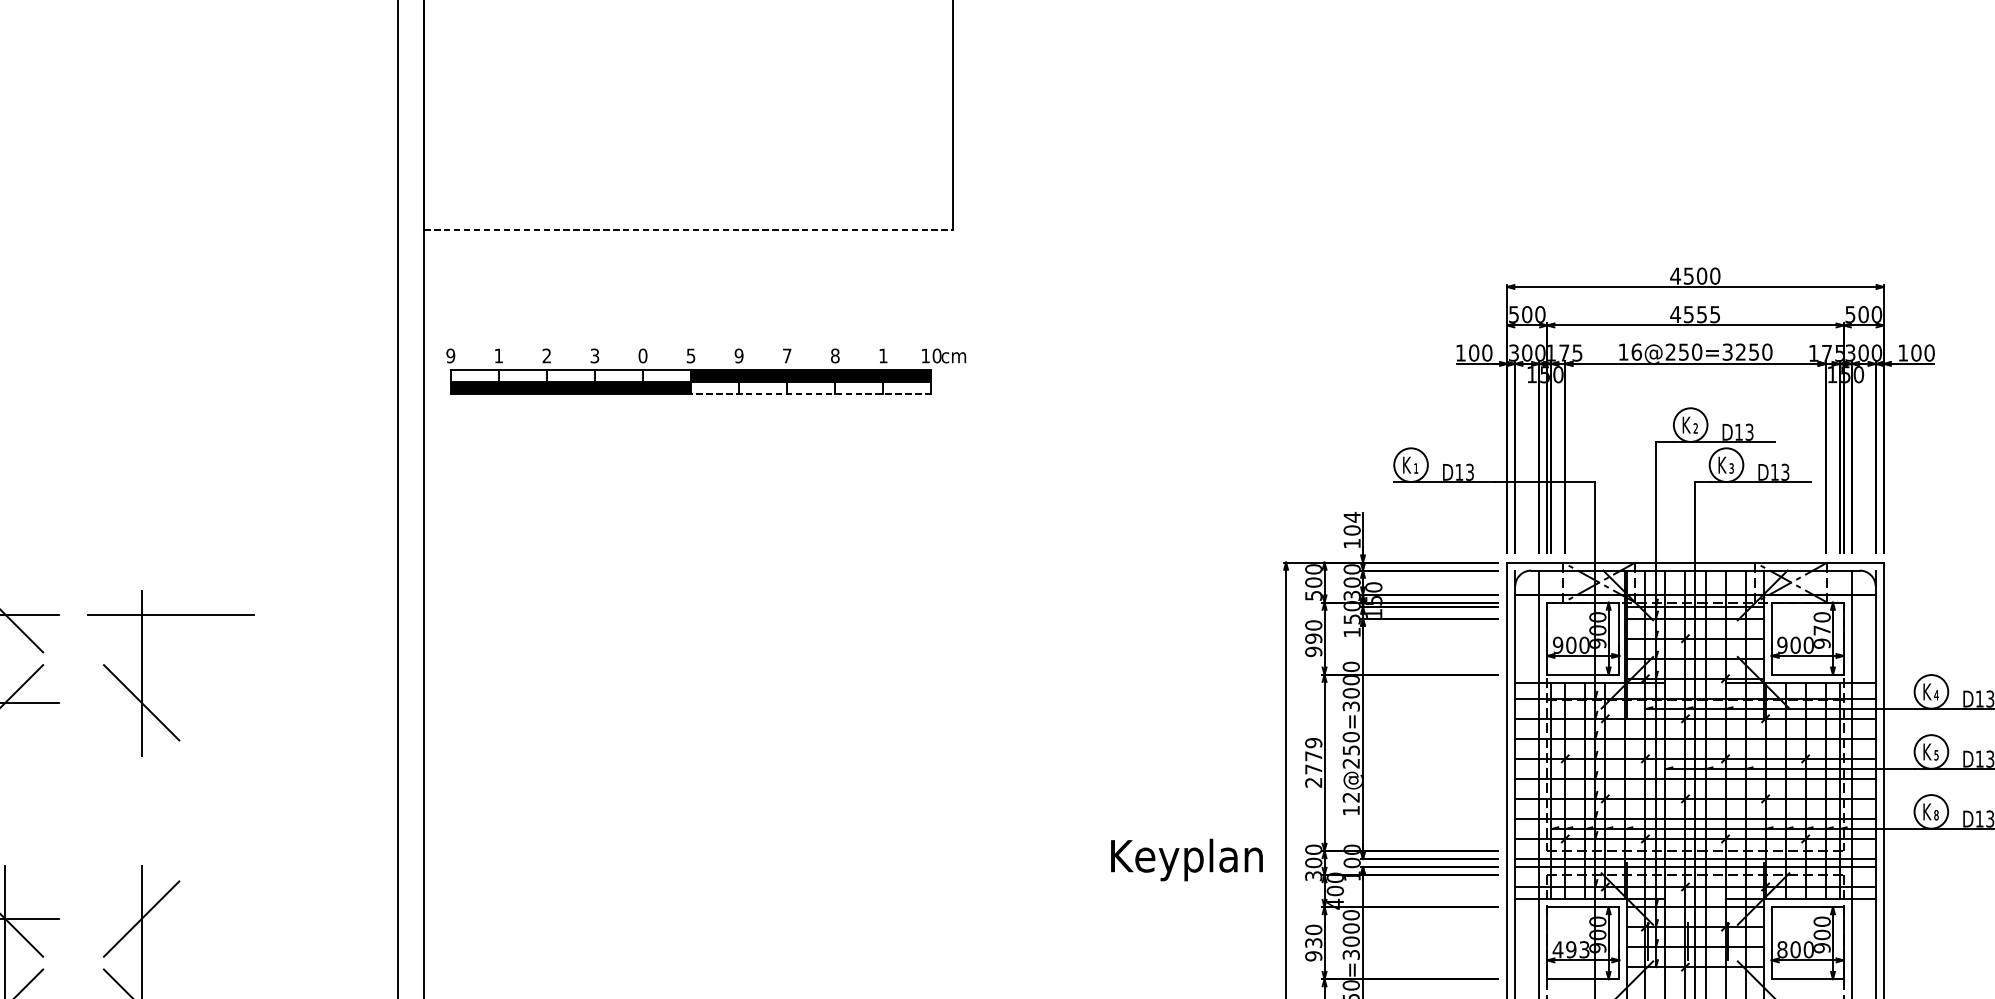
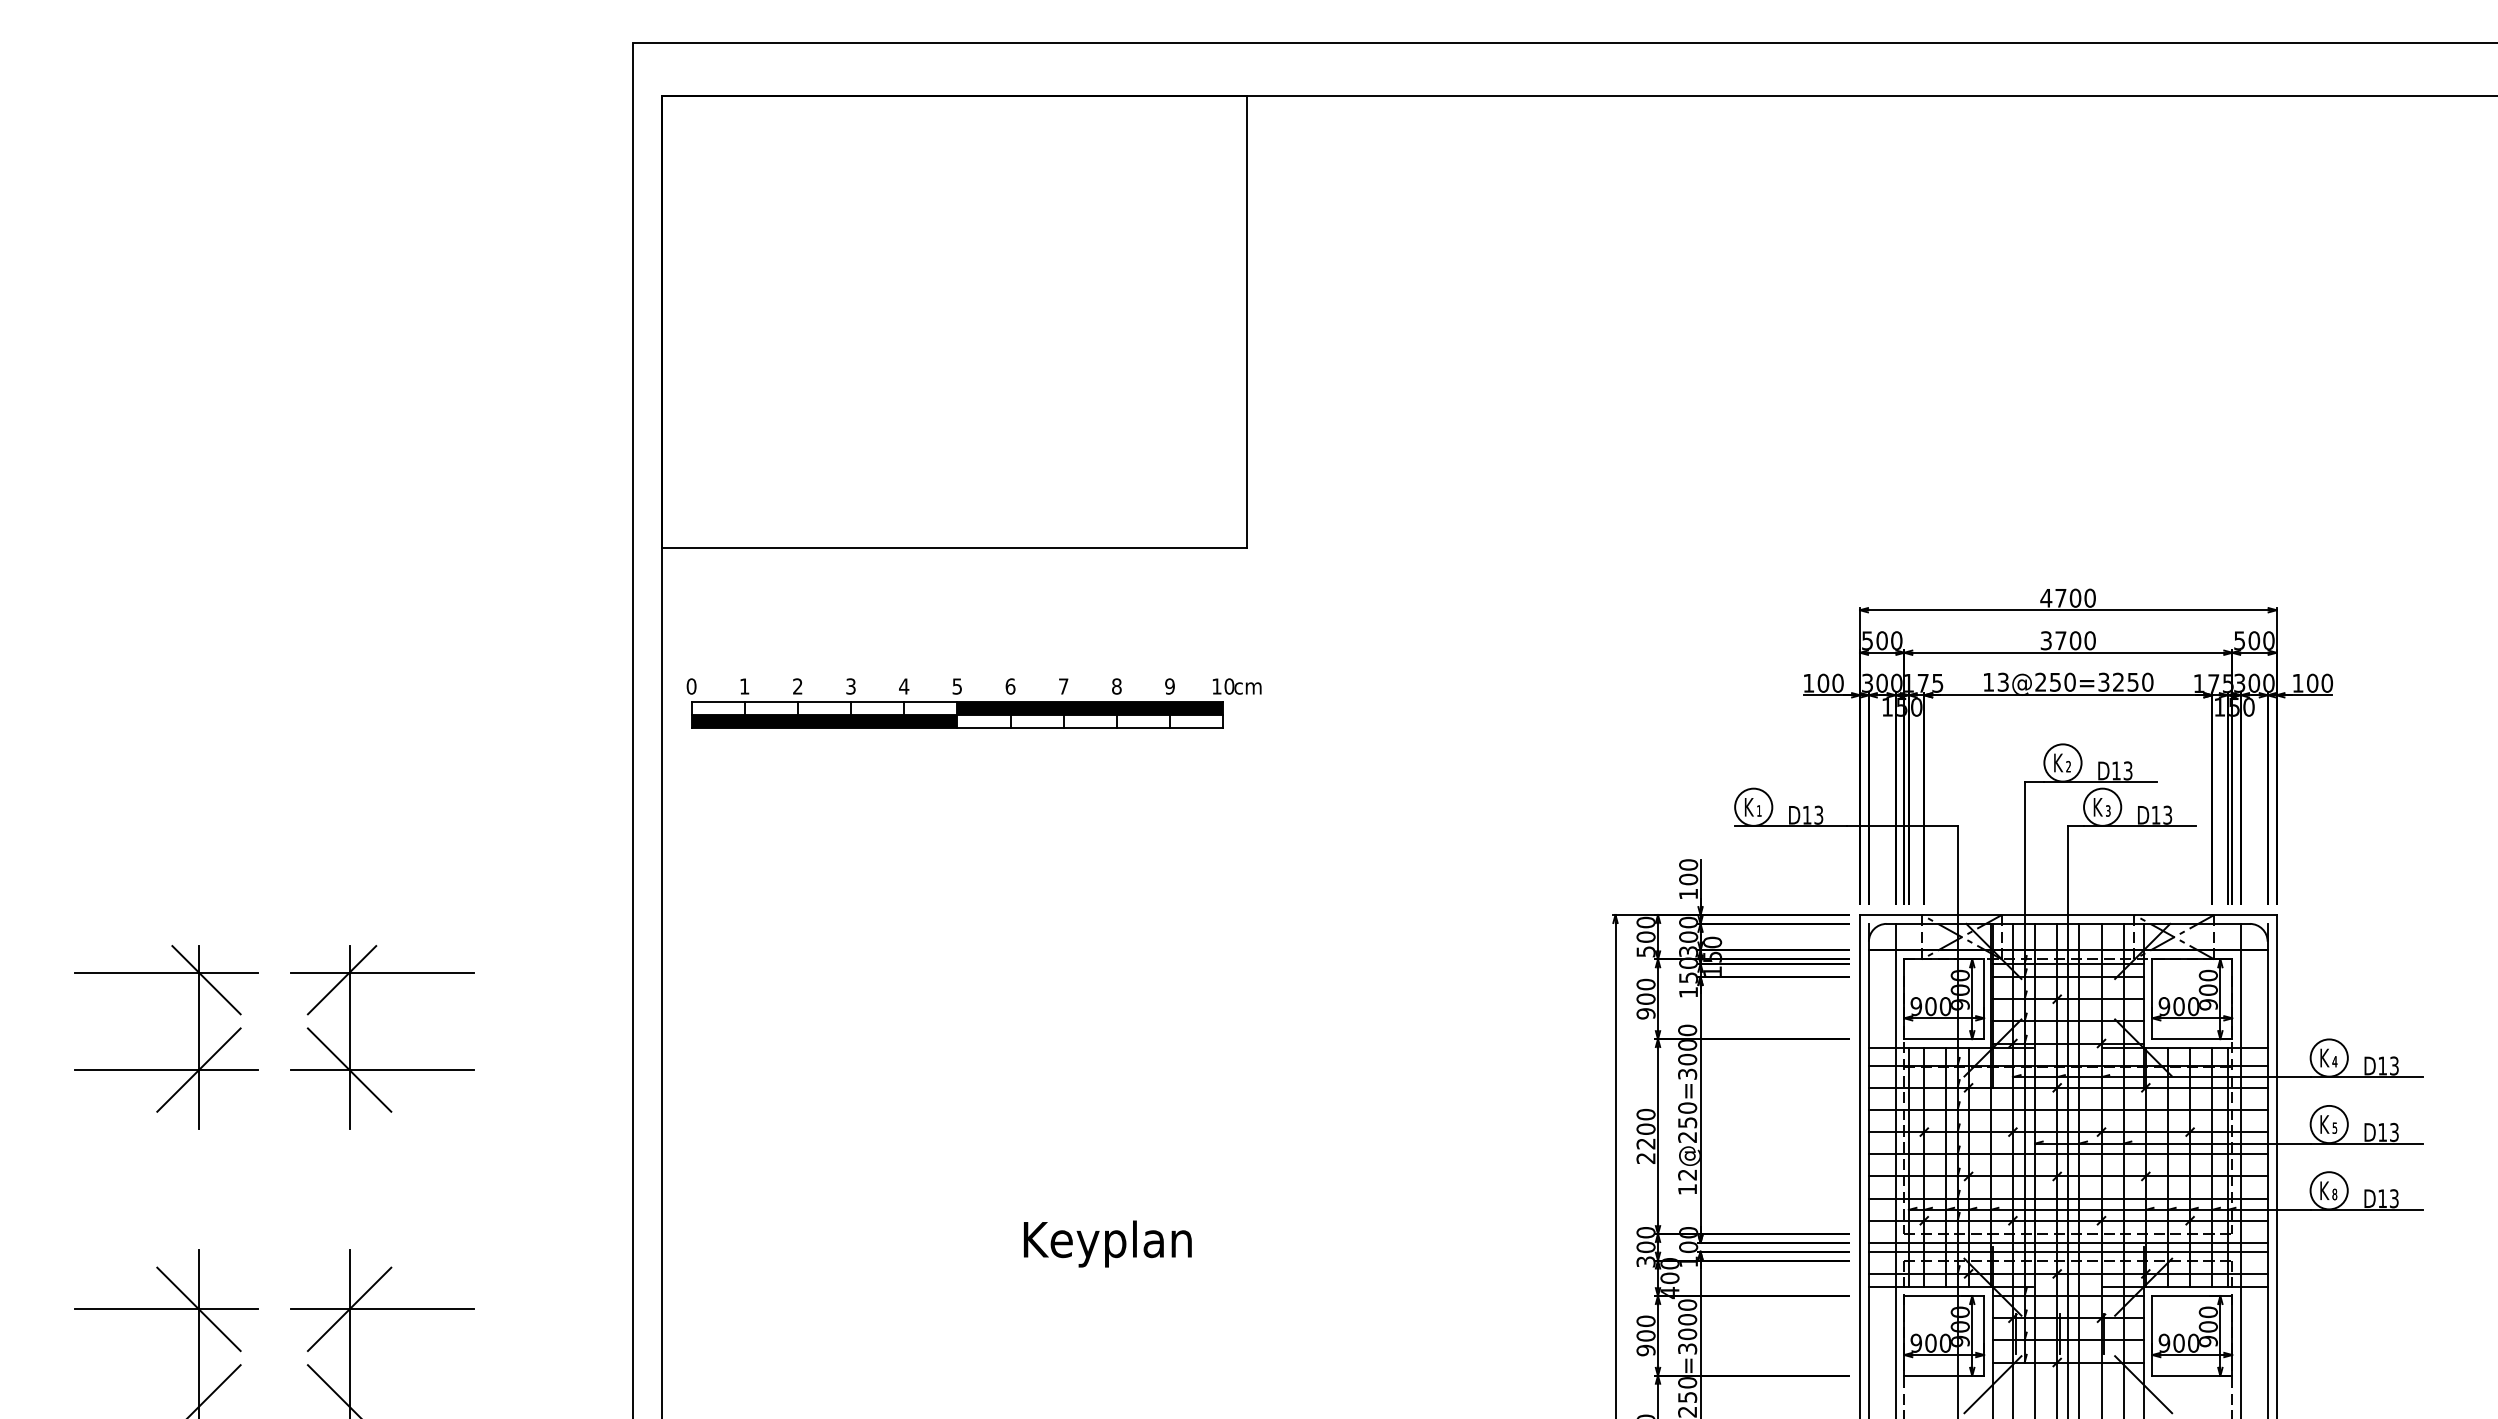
line: (689, 230) -> (955, 547), dashed -> solid
text: (1688, 276) -> (2060, 598), 4500 -> 4700
text: (1694, 314) -> (2067, 640), 4555 -> 3700
text: (1636, 351) -> (2003, 681), 16@250=3250 -> 13@250=3250
text: (450, 355) -> (691, 686), 9 -> 0
text: (643, 355) -> (904, 686), 0 -> 4
text: (739, 355) -> (1010, 686), 9 -> 6
text: (882, 355) -> (1169, 686), 1 -> 9
line: (811, 393) -> (1090, 728), dashed -> solid
text: (1352, 517) -> (1688, 865), 104 -> 100
line: (134, 621) -> (341, 980), added
text: (1821, 629) -> (2207, 989), 970 -> 900
text: (1313, 638) -> (1645, 998), 990 -> 900
line: (5, 673) -> (198, 1037), added
line: (170, 703) -> (381, 1070), added
text: (1313, 756) -> (1645, 1129), 2779 -> 2200
text: (1186, 859) -> (1107, 1243), moved
line: (170, 919) -> (381, 1309), added
text: (1313, 942) -> (1645, 1335), 930 -> 900
text: (1570, 949) -> (1930, 1342), 493 -> 900
text: (1782, 949) -> (2164, 1342), 800 -> 900

